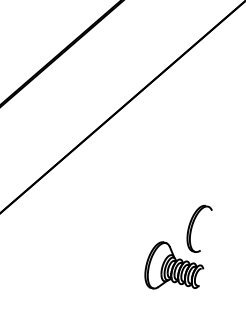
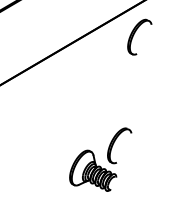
part: (193, 85) -> (135, 33), added

